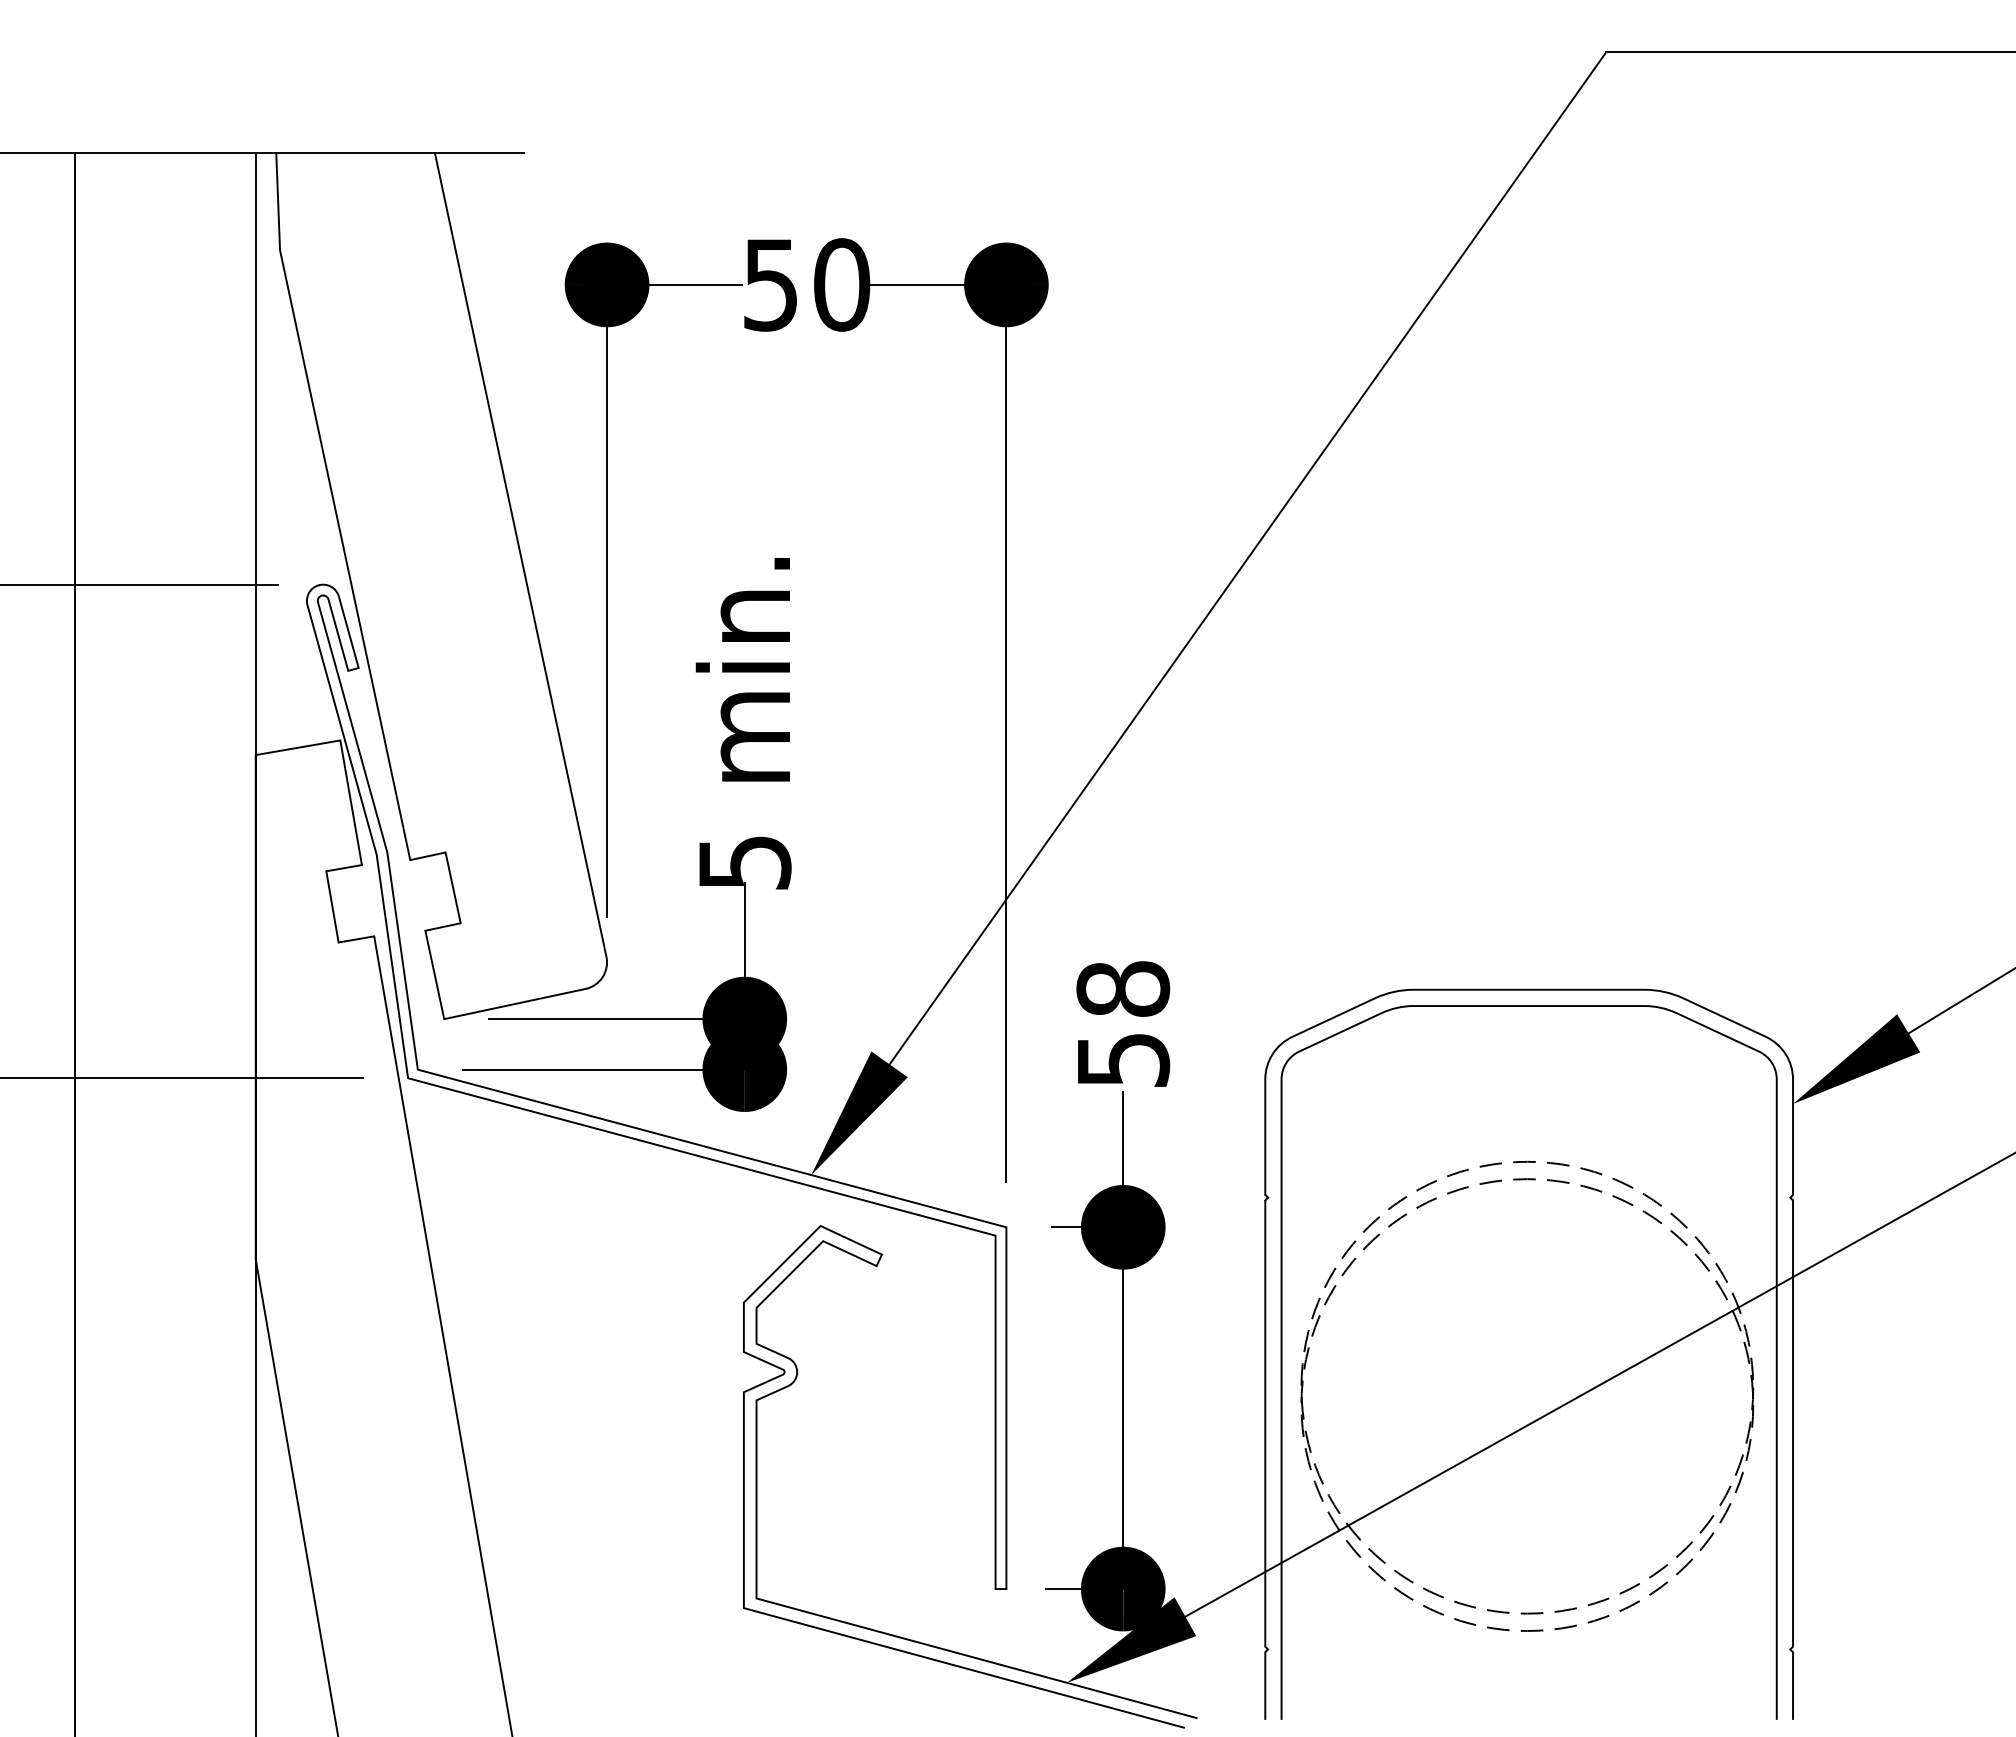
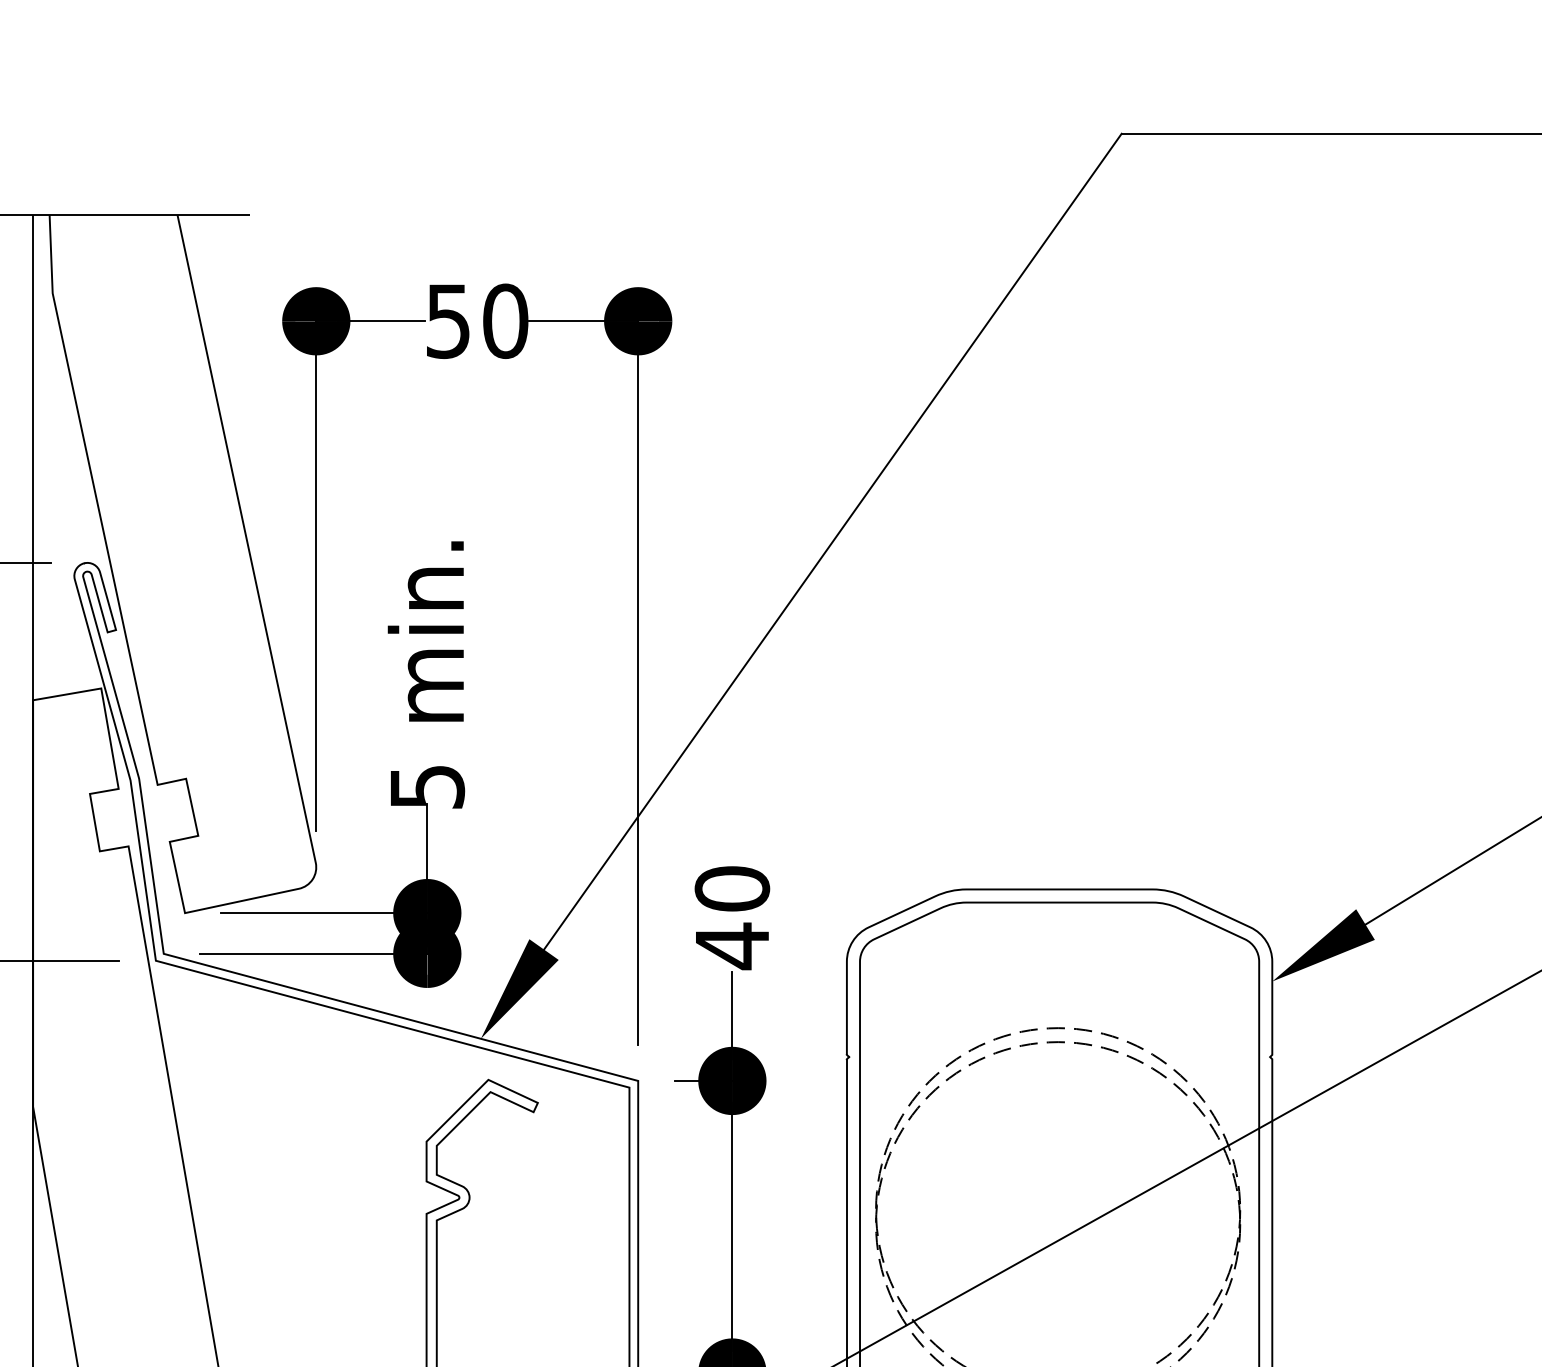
text: (1123, 1025) -> (732, 918), 58 -> 40

